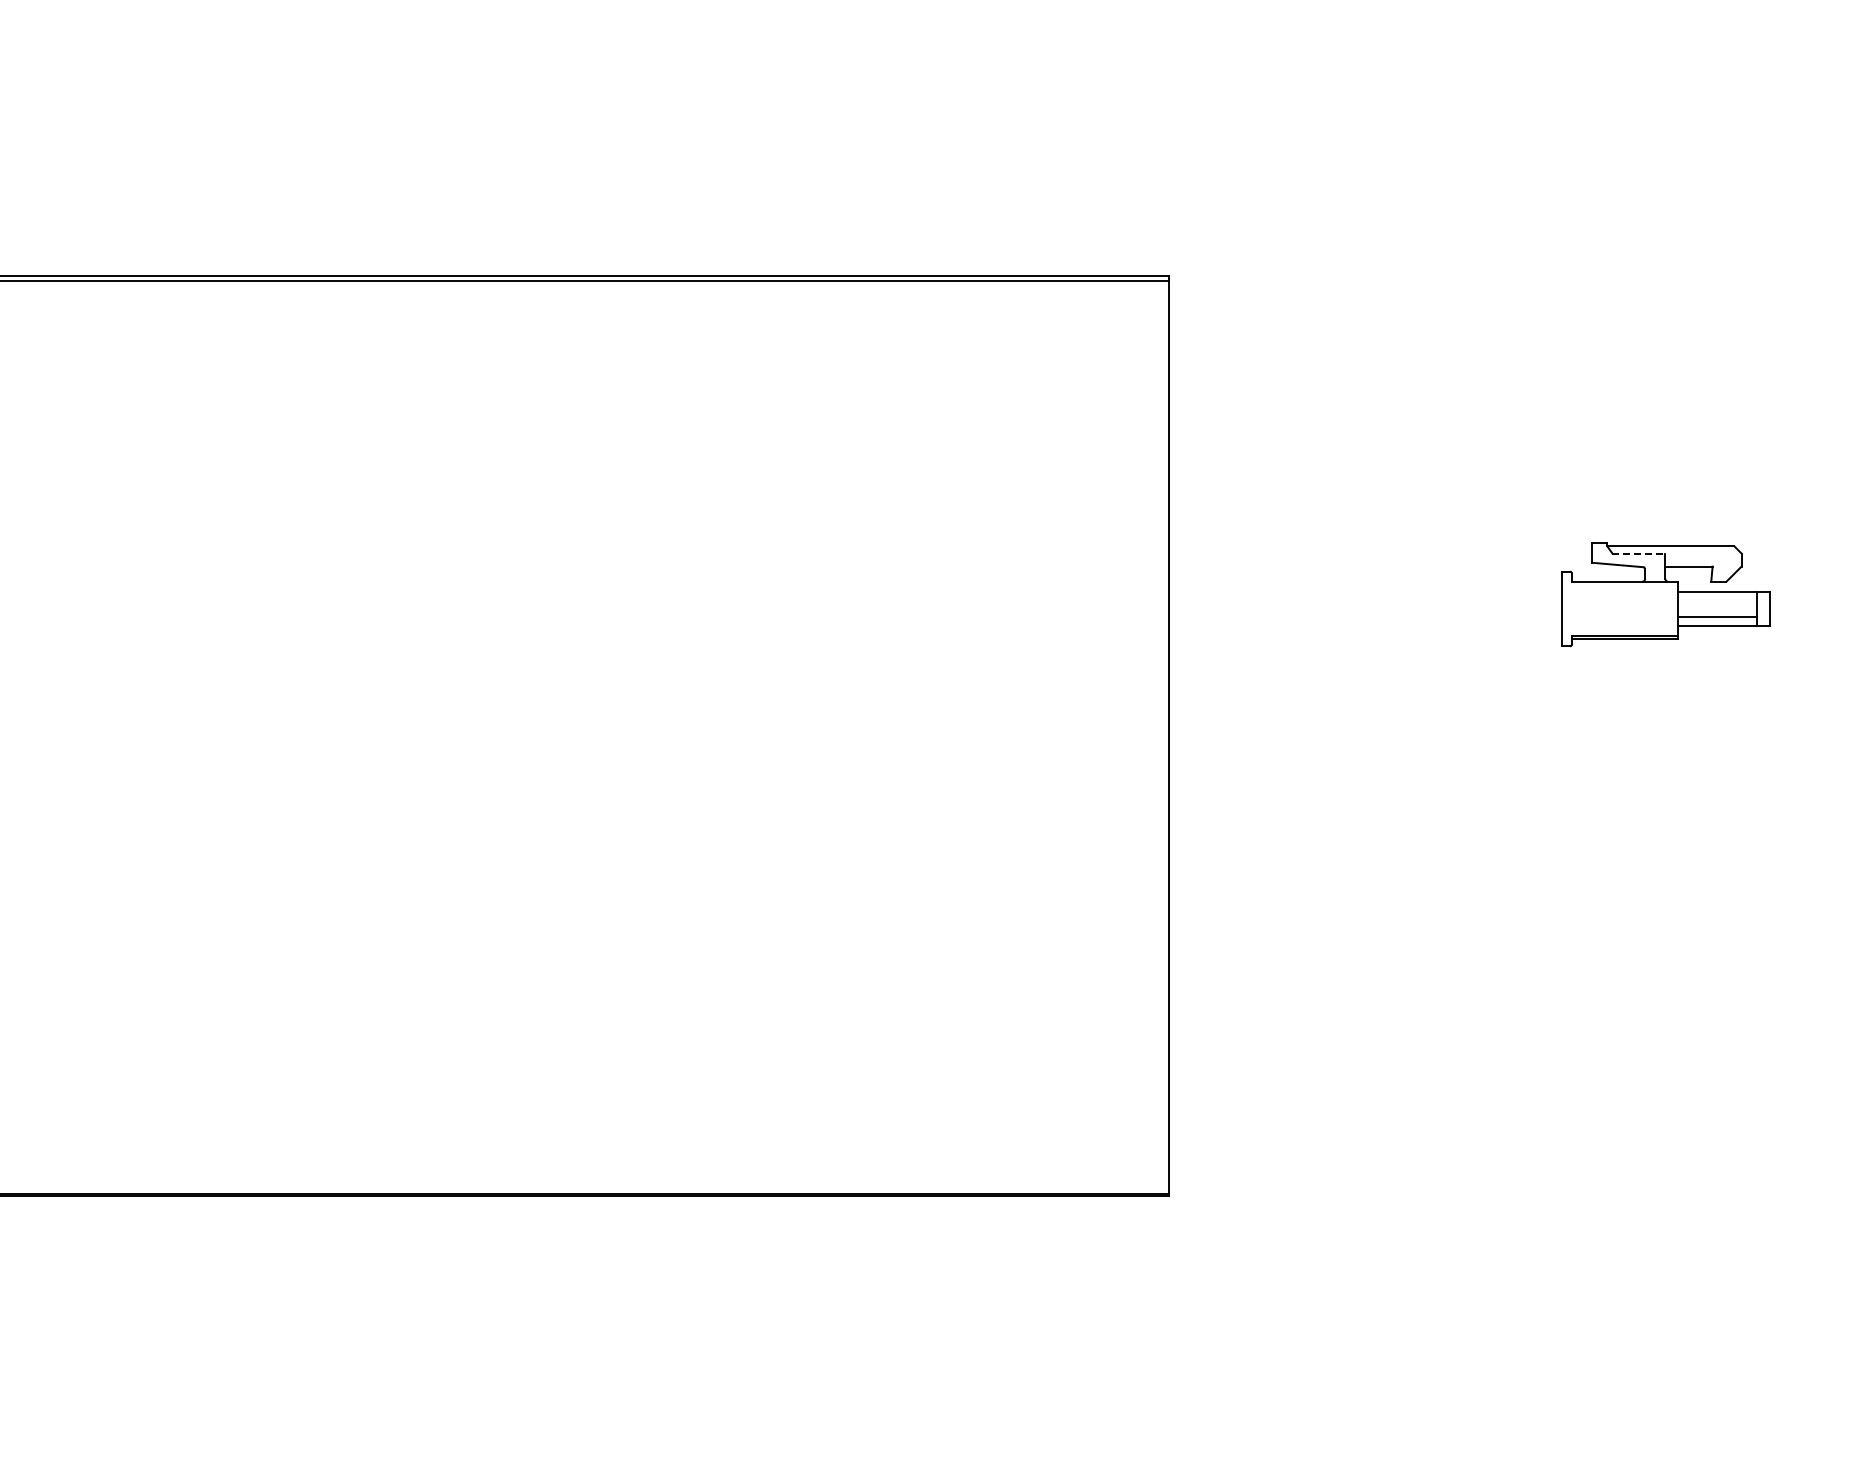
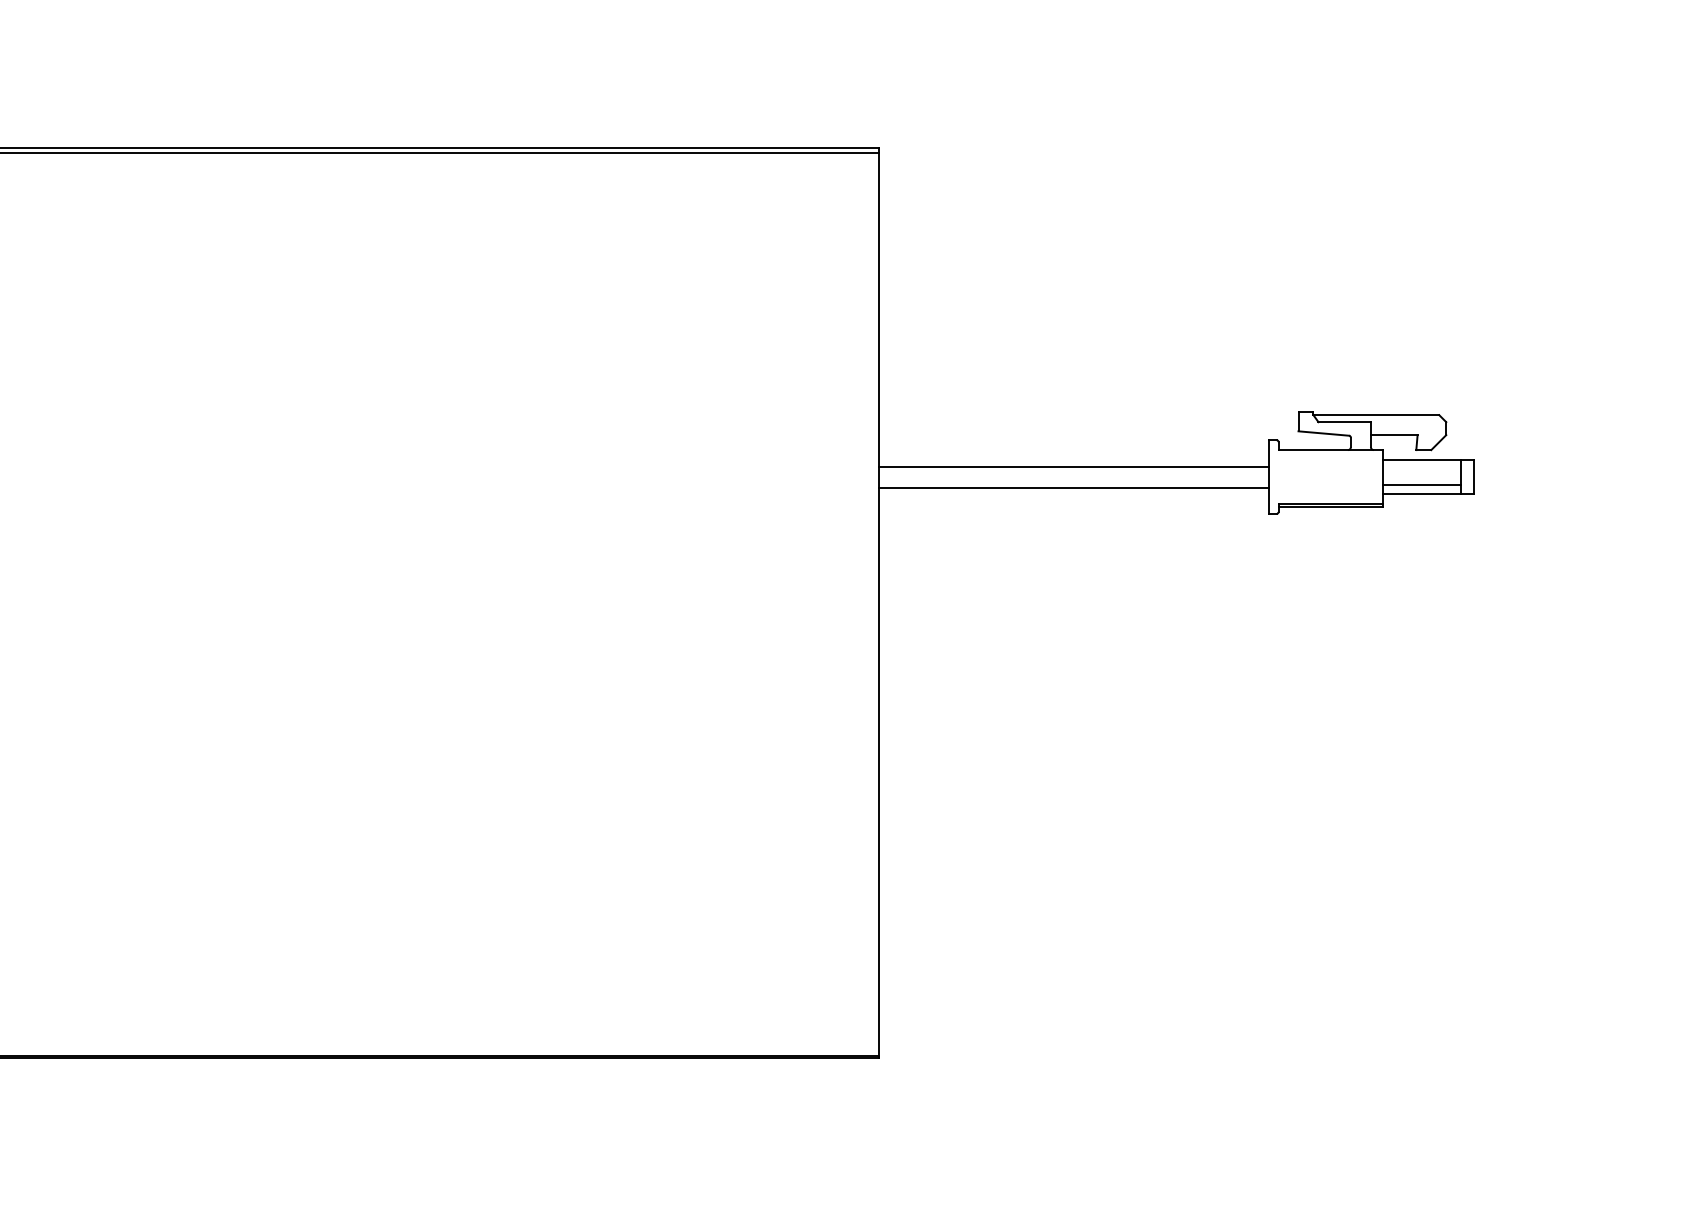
line: (1639, 553) -> (1345, 422), dashed -> solid
line: (1364, 598) -> (1073, 466), added
line: (1364, 619) -> (1073, 487), added

